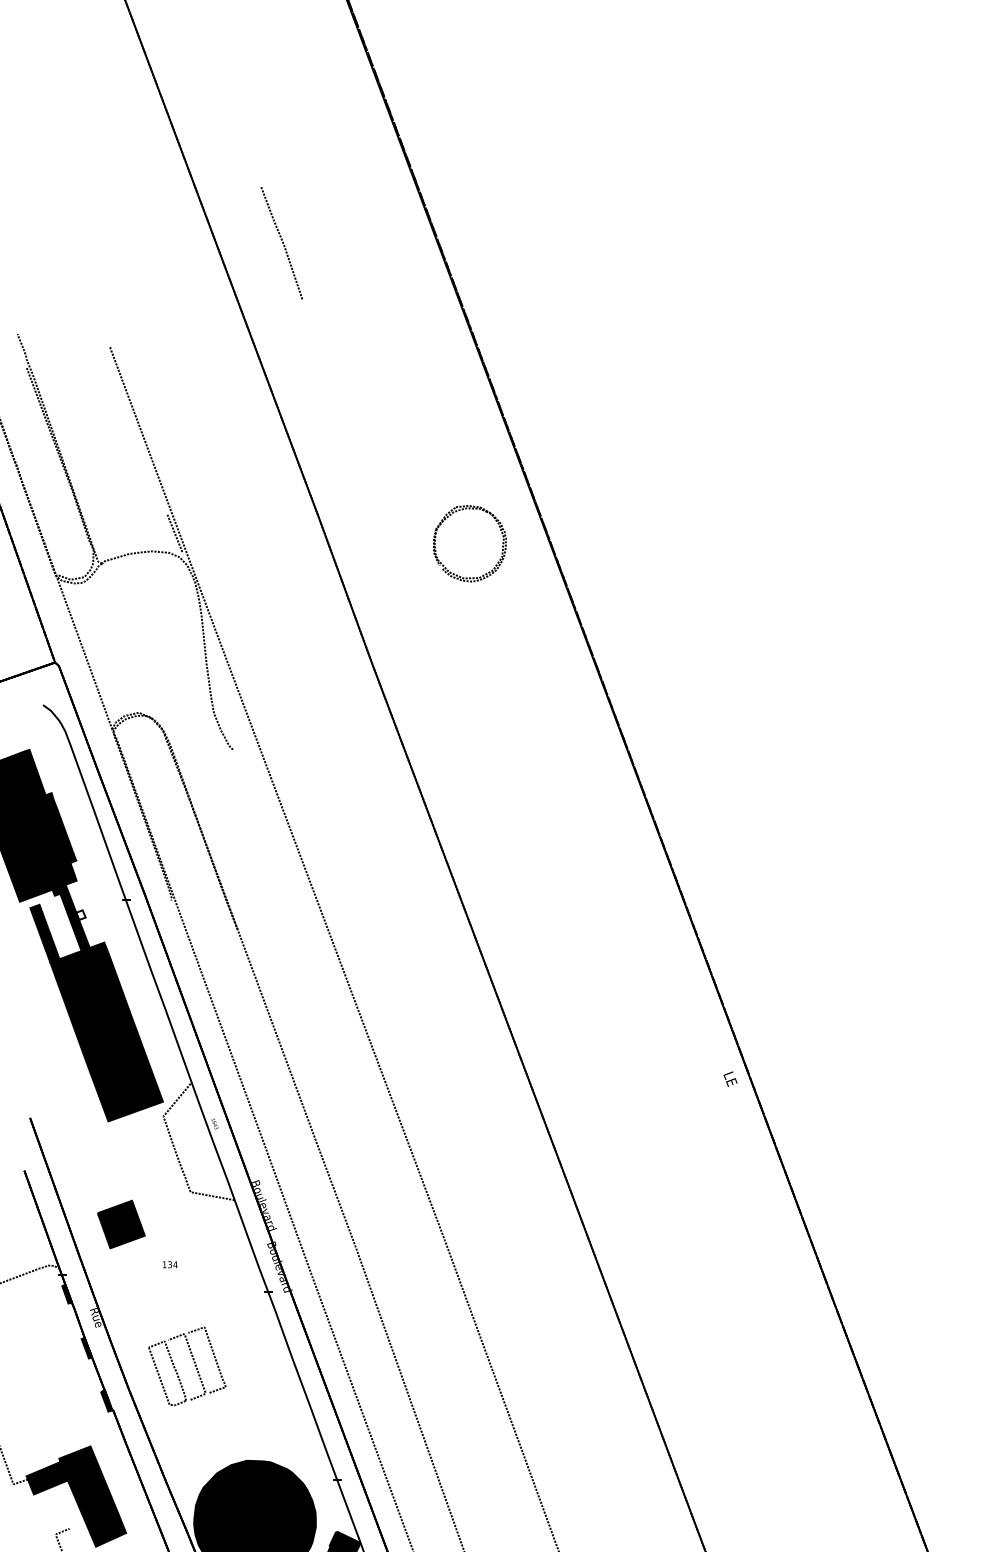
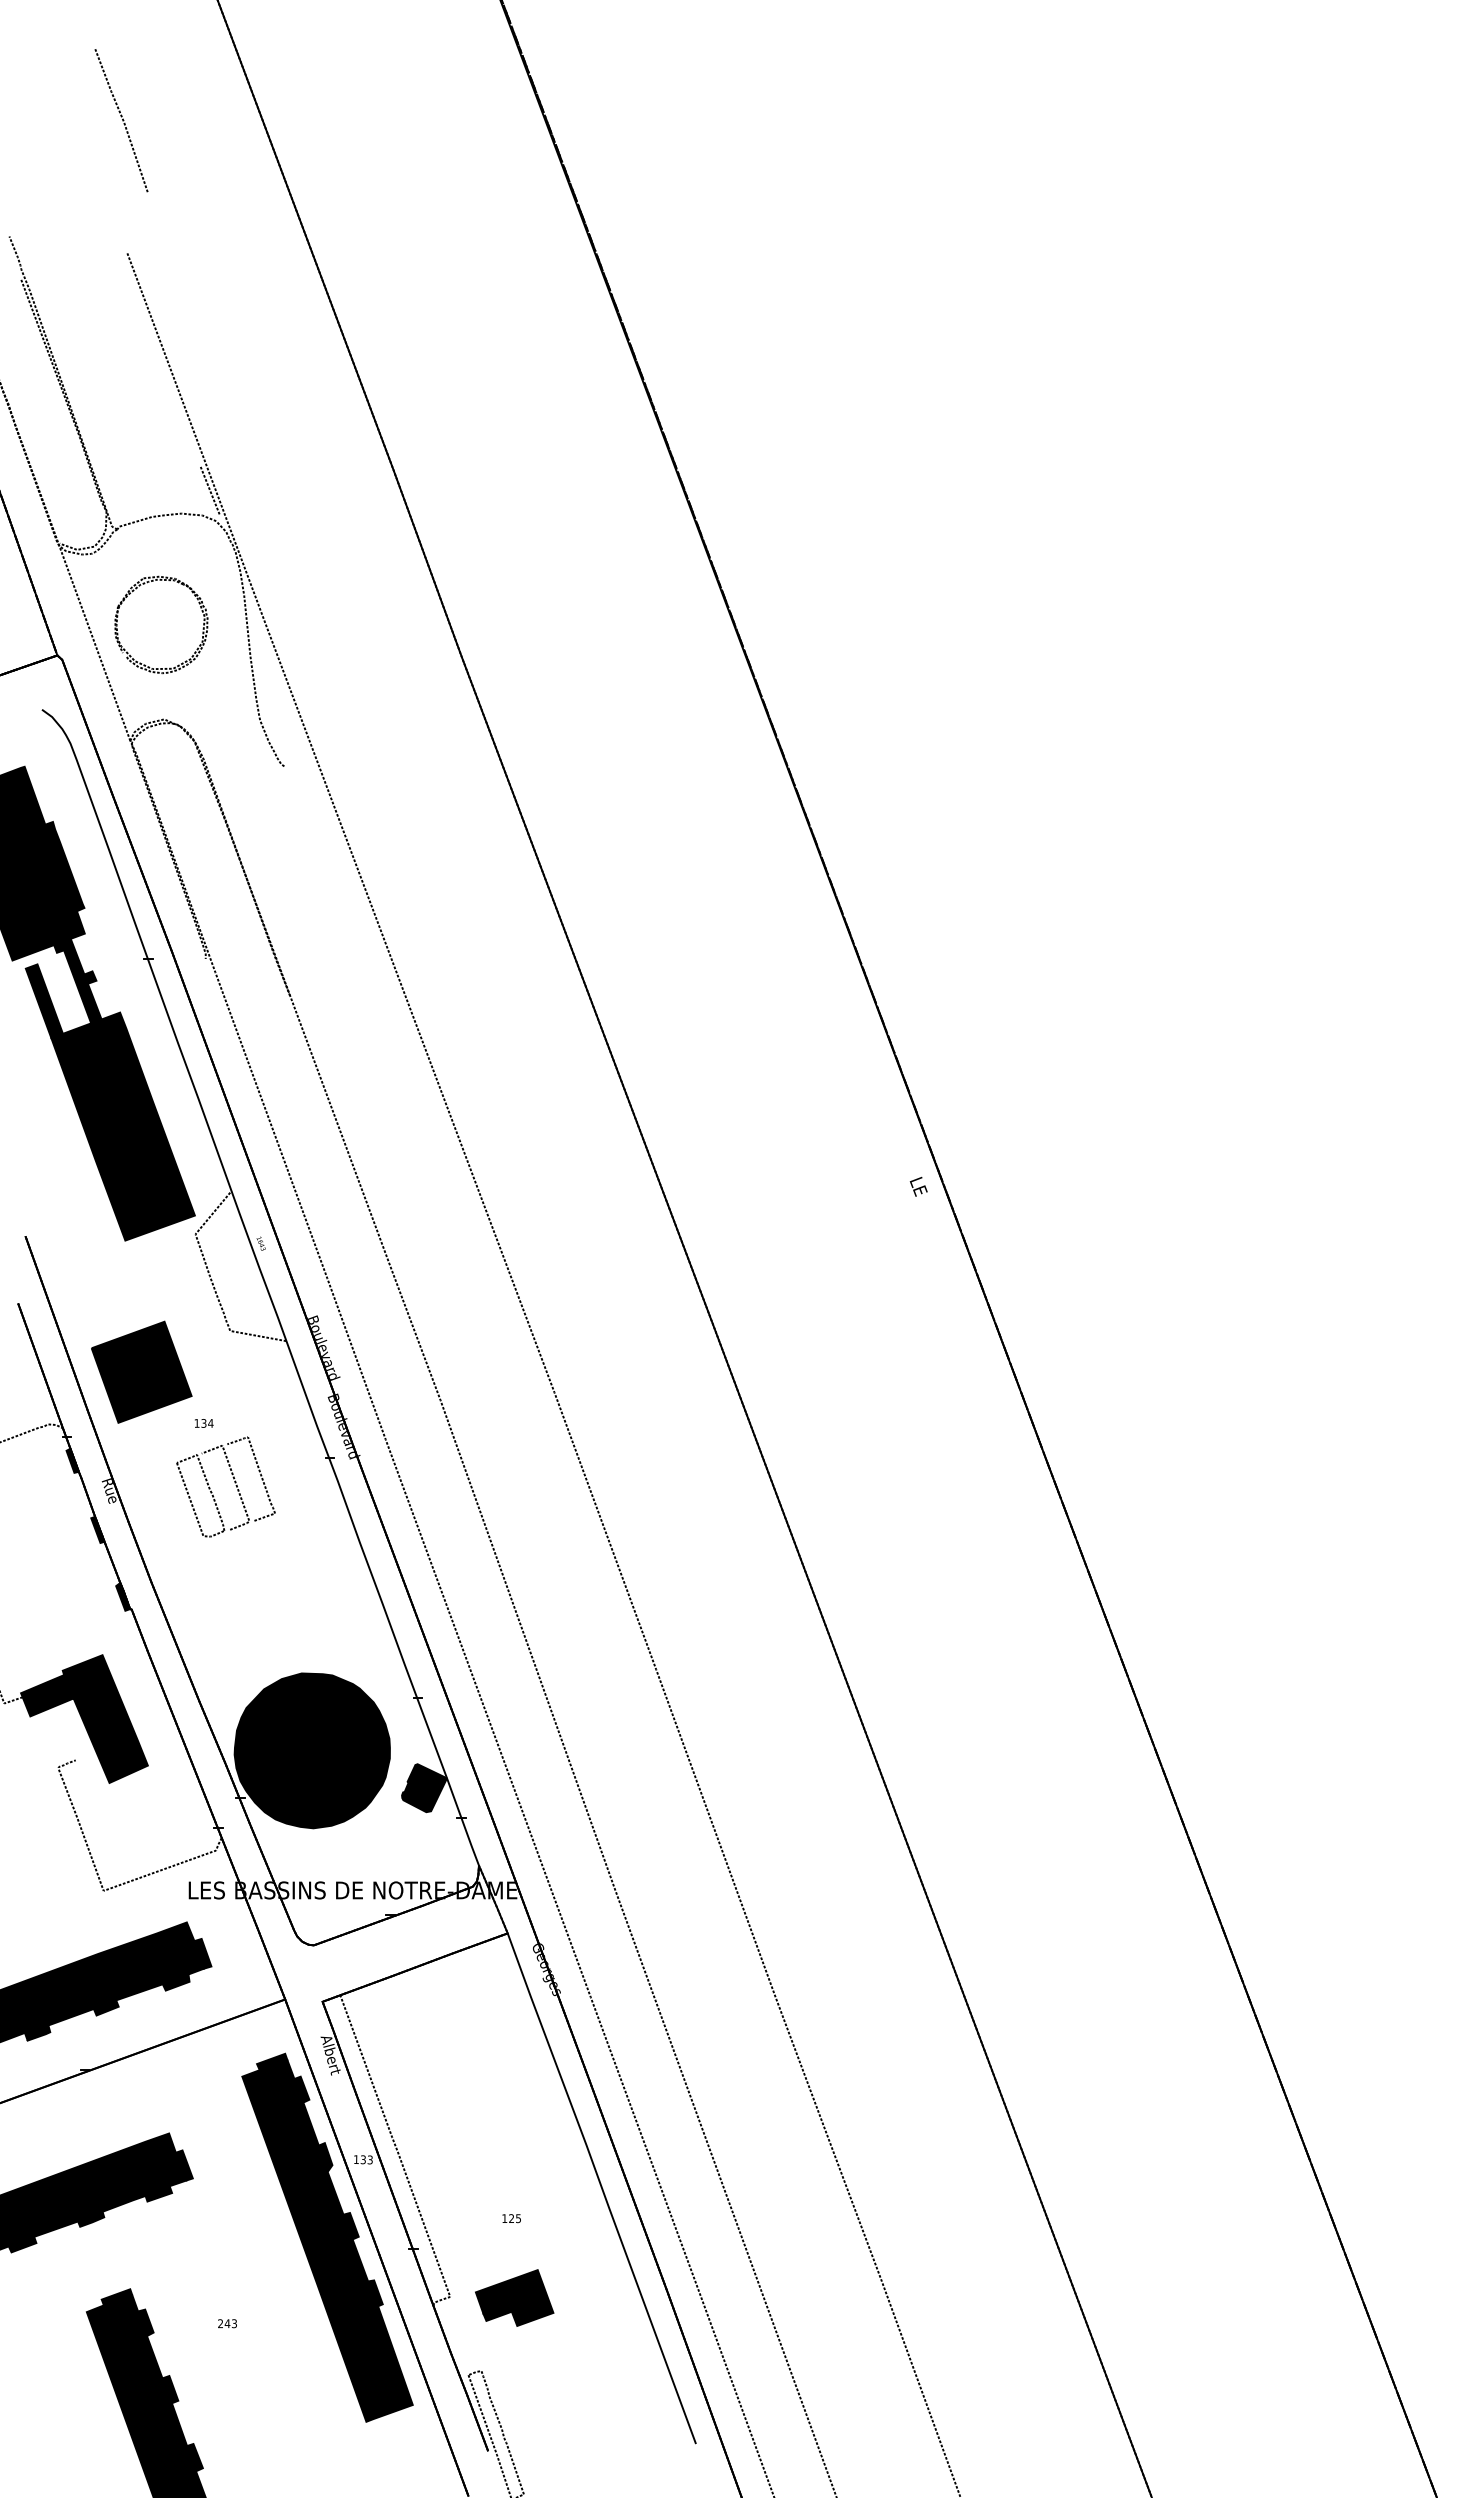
line: (282, 243) -> (122, 120), moved
part: (502, 546) -> (202, 628), moved
fill: (81, 915) -> (90, 977), added
part: (121, 1224) -> (141, 1371), size x1.67
part: (194, 1362) -> (234, 1482), moved

